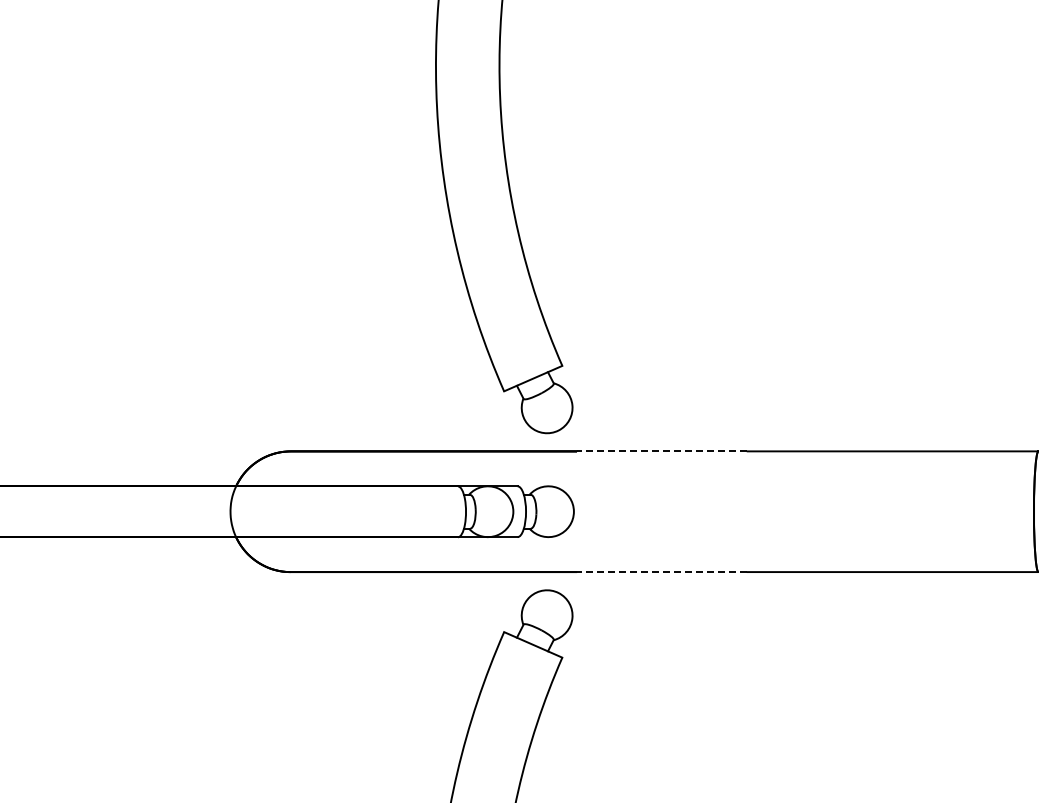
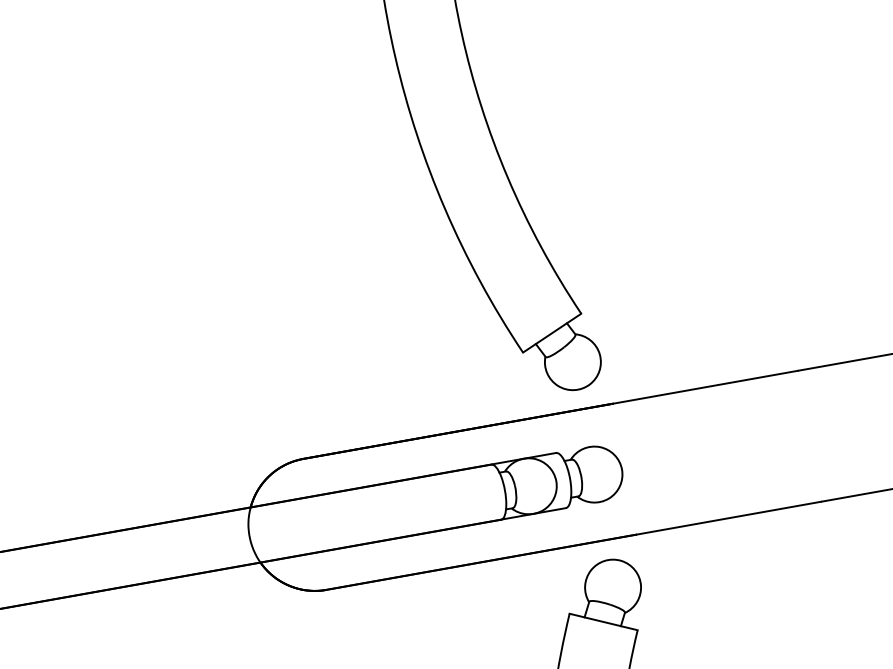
line: (661, 451) -> (705, 387), dashed -> solid
line: (661, 572) -> (728, 518), dashed -> solid

